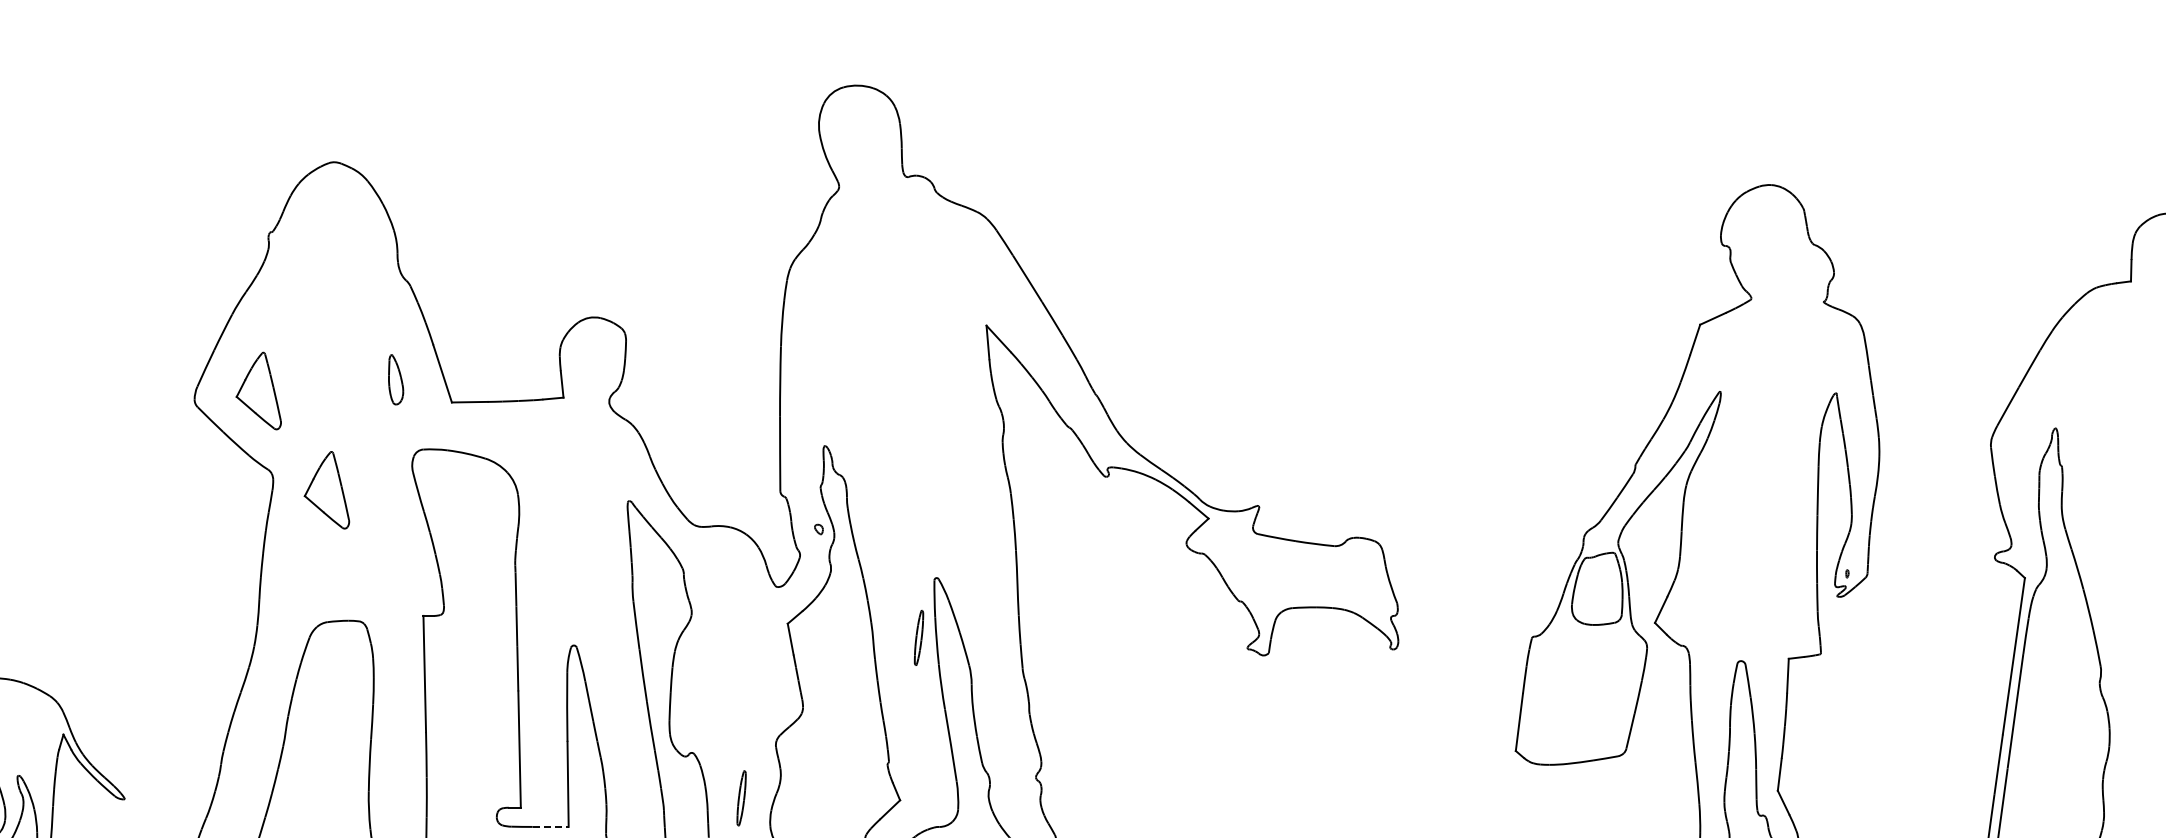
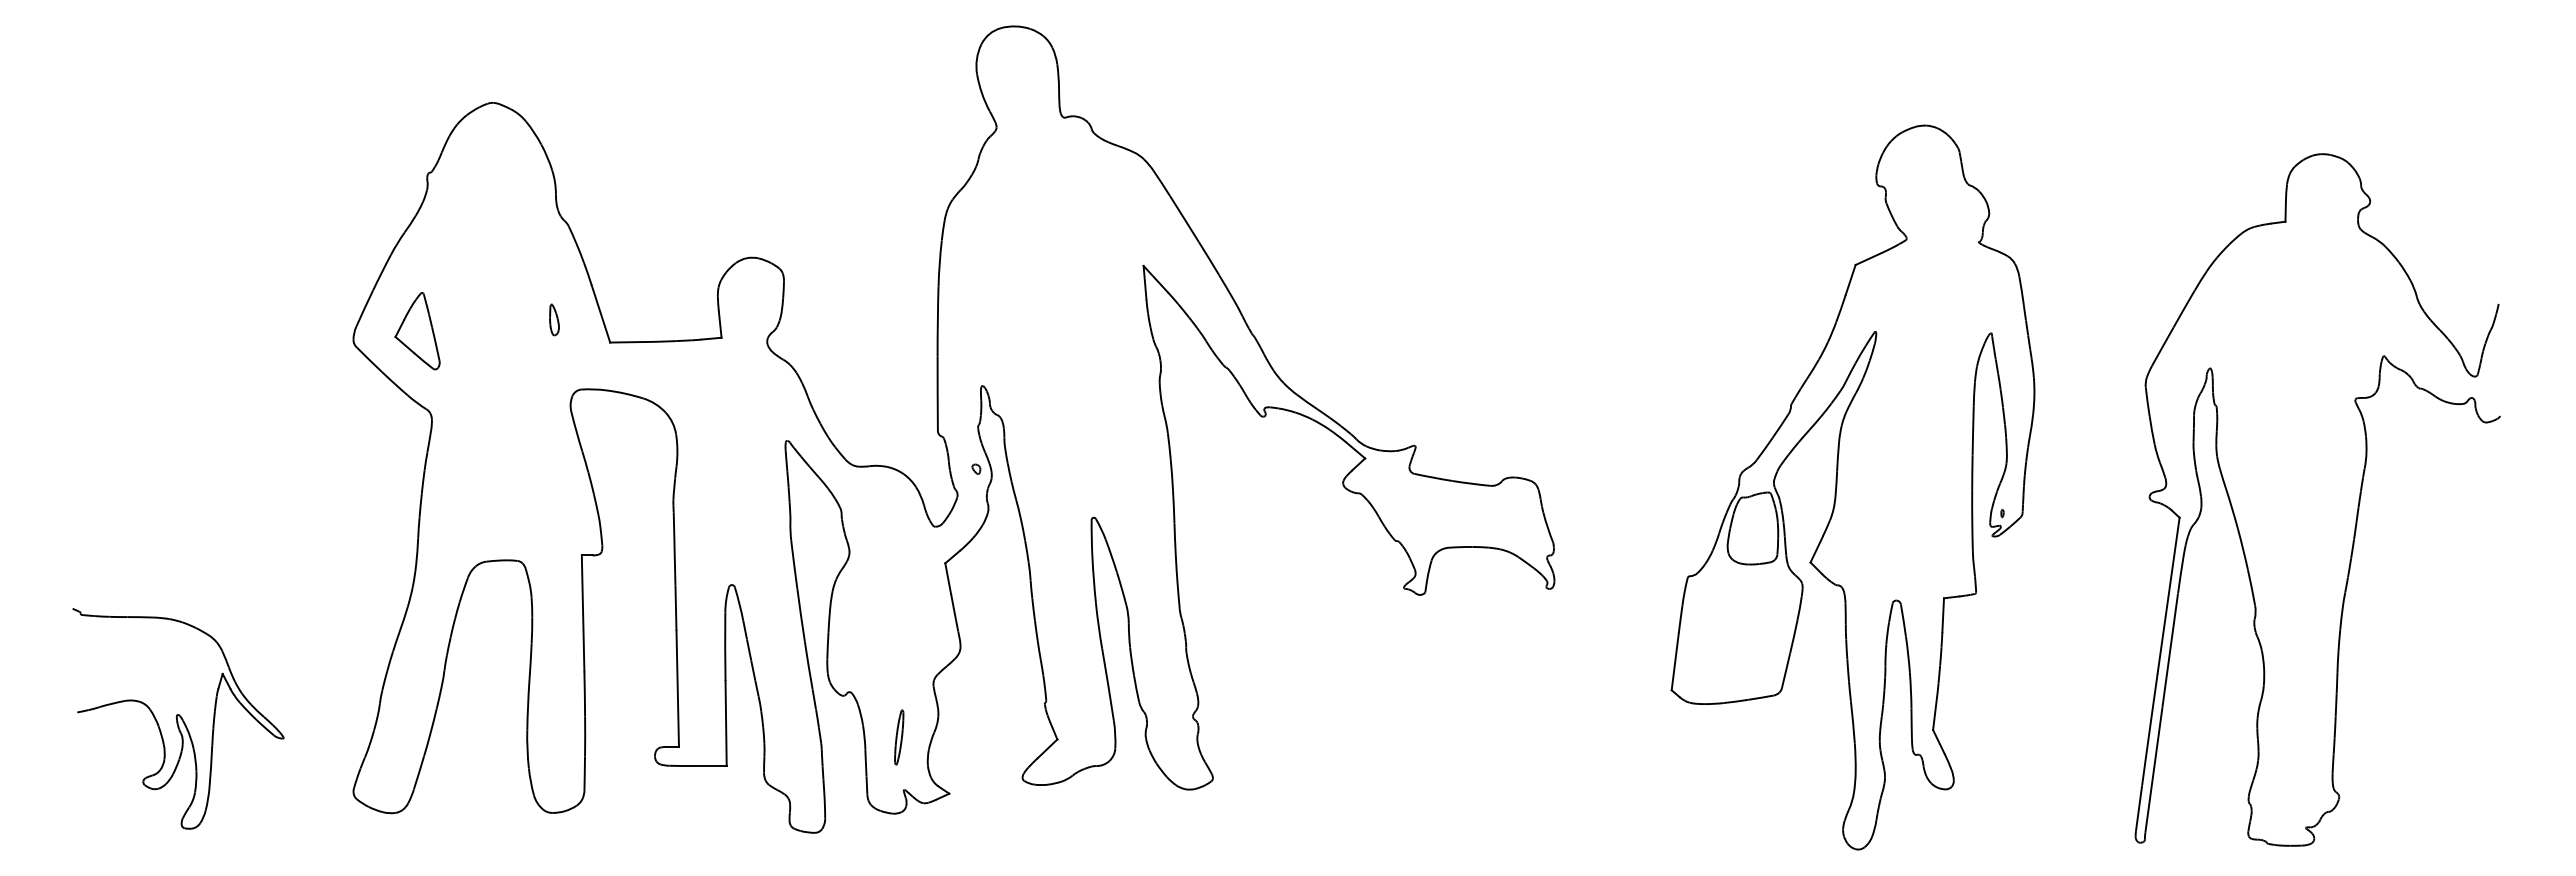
part: (396, 379) -> (554, 319), size x0.62
part: (326, 490) -> (485, 430), removed
part: (919, 637) -> (1076, 577), removed
line: (550, 827) -> (708, 766), dashed -> solid

